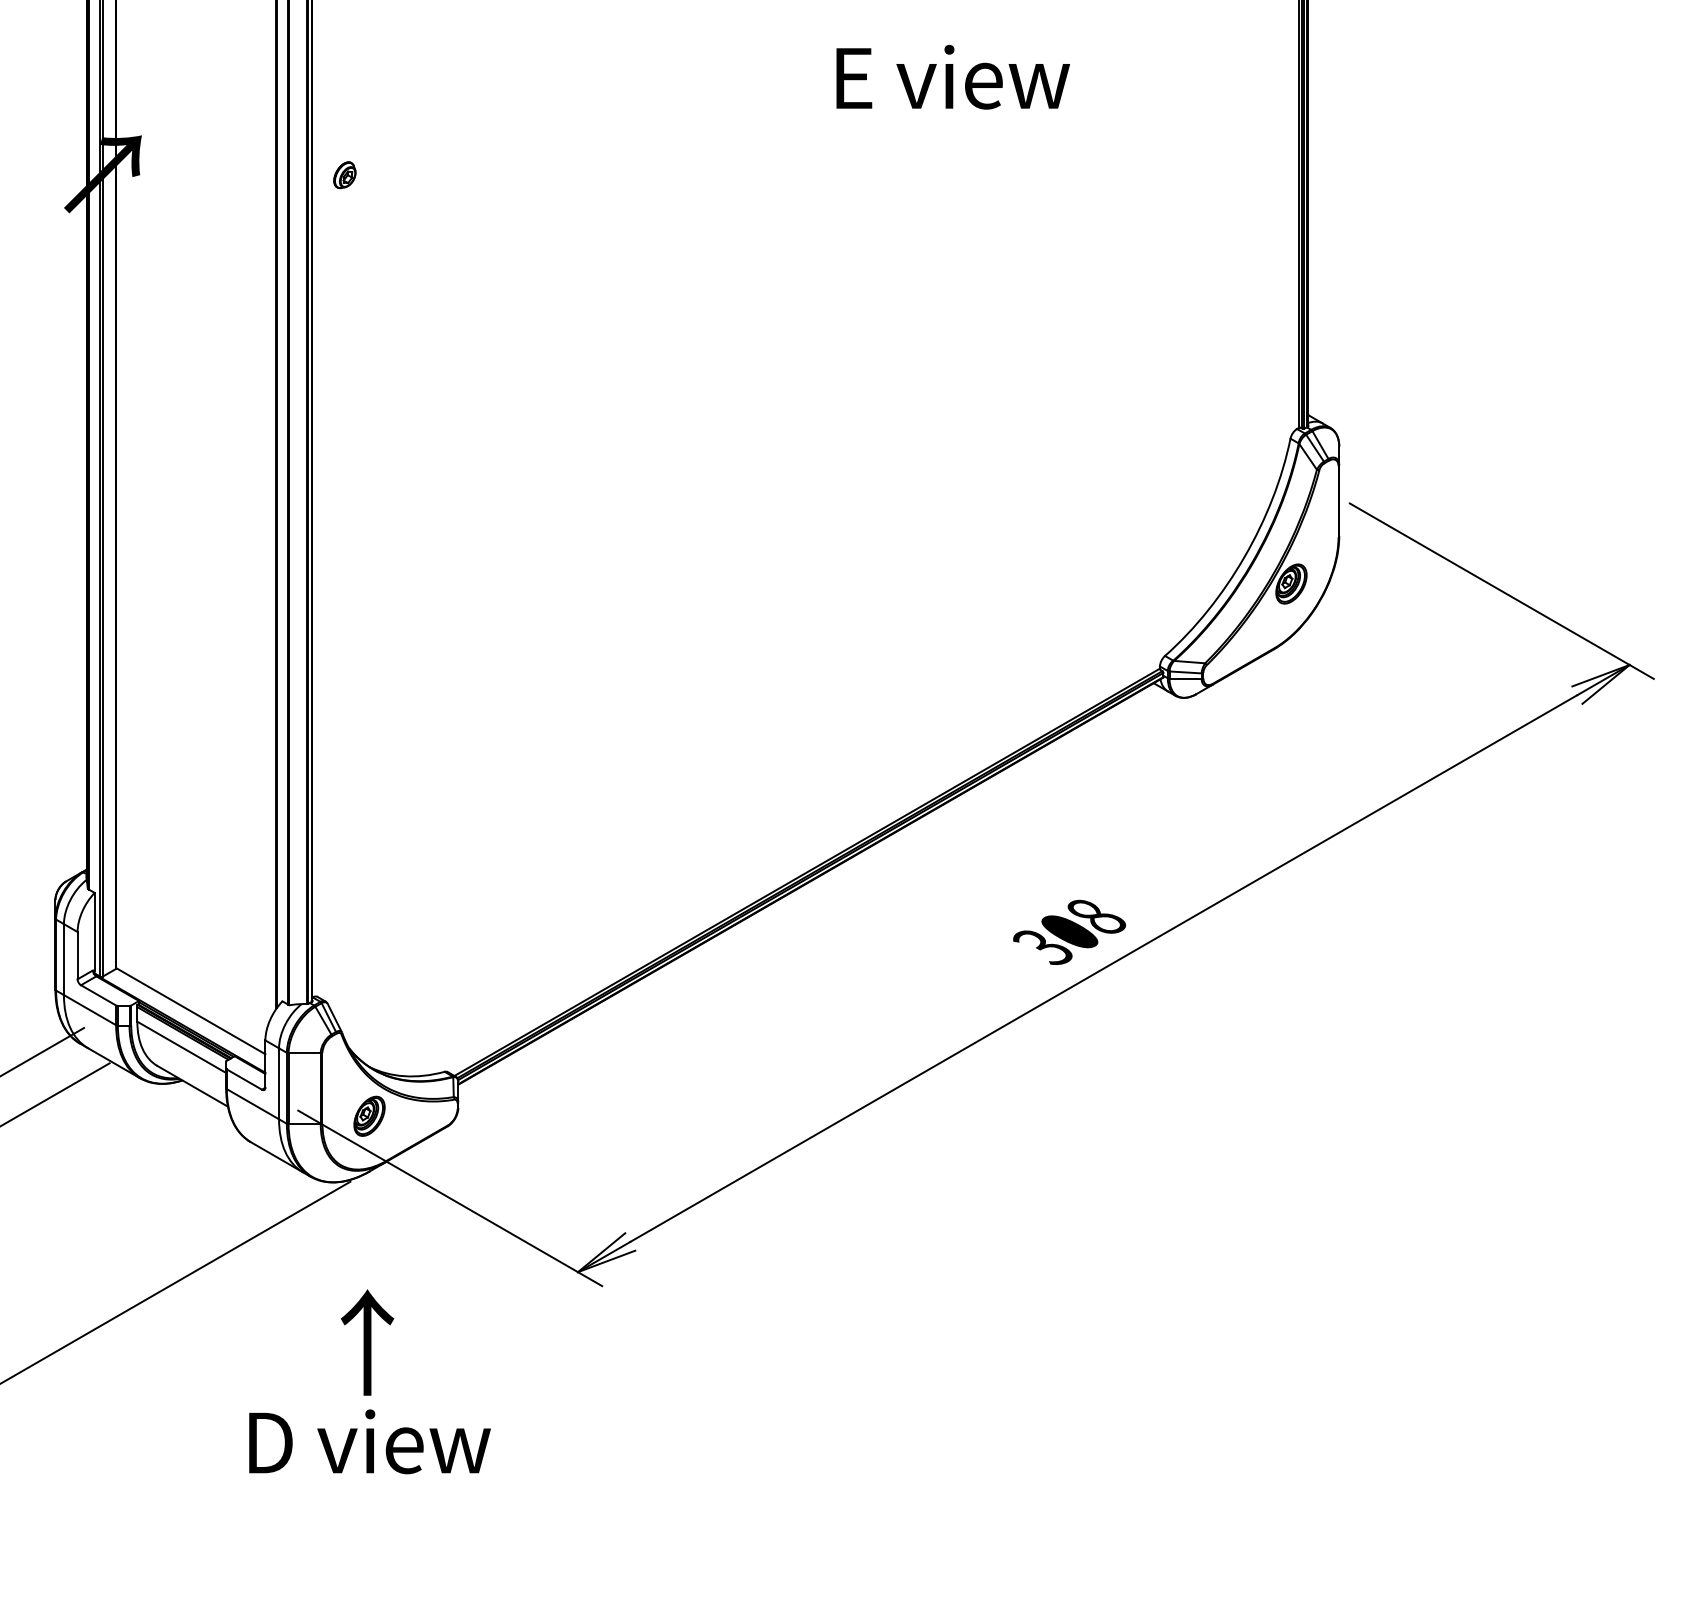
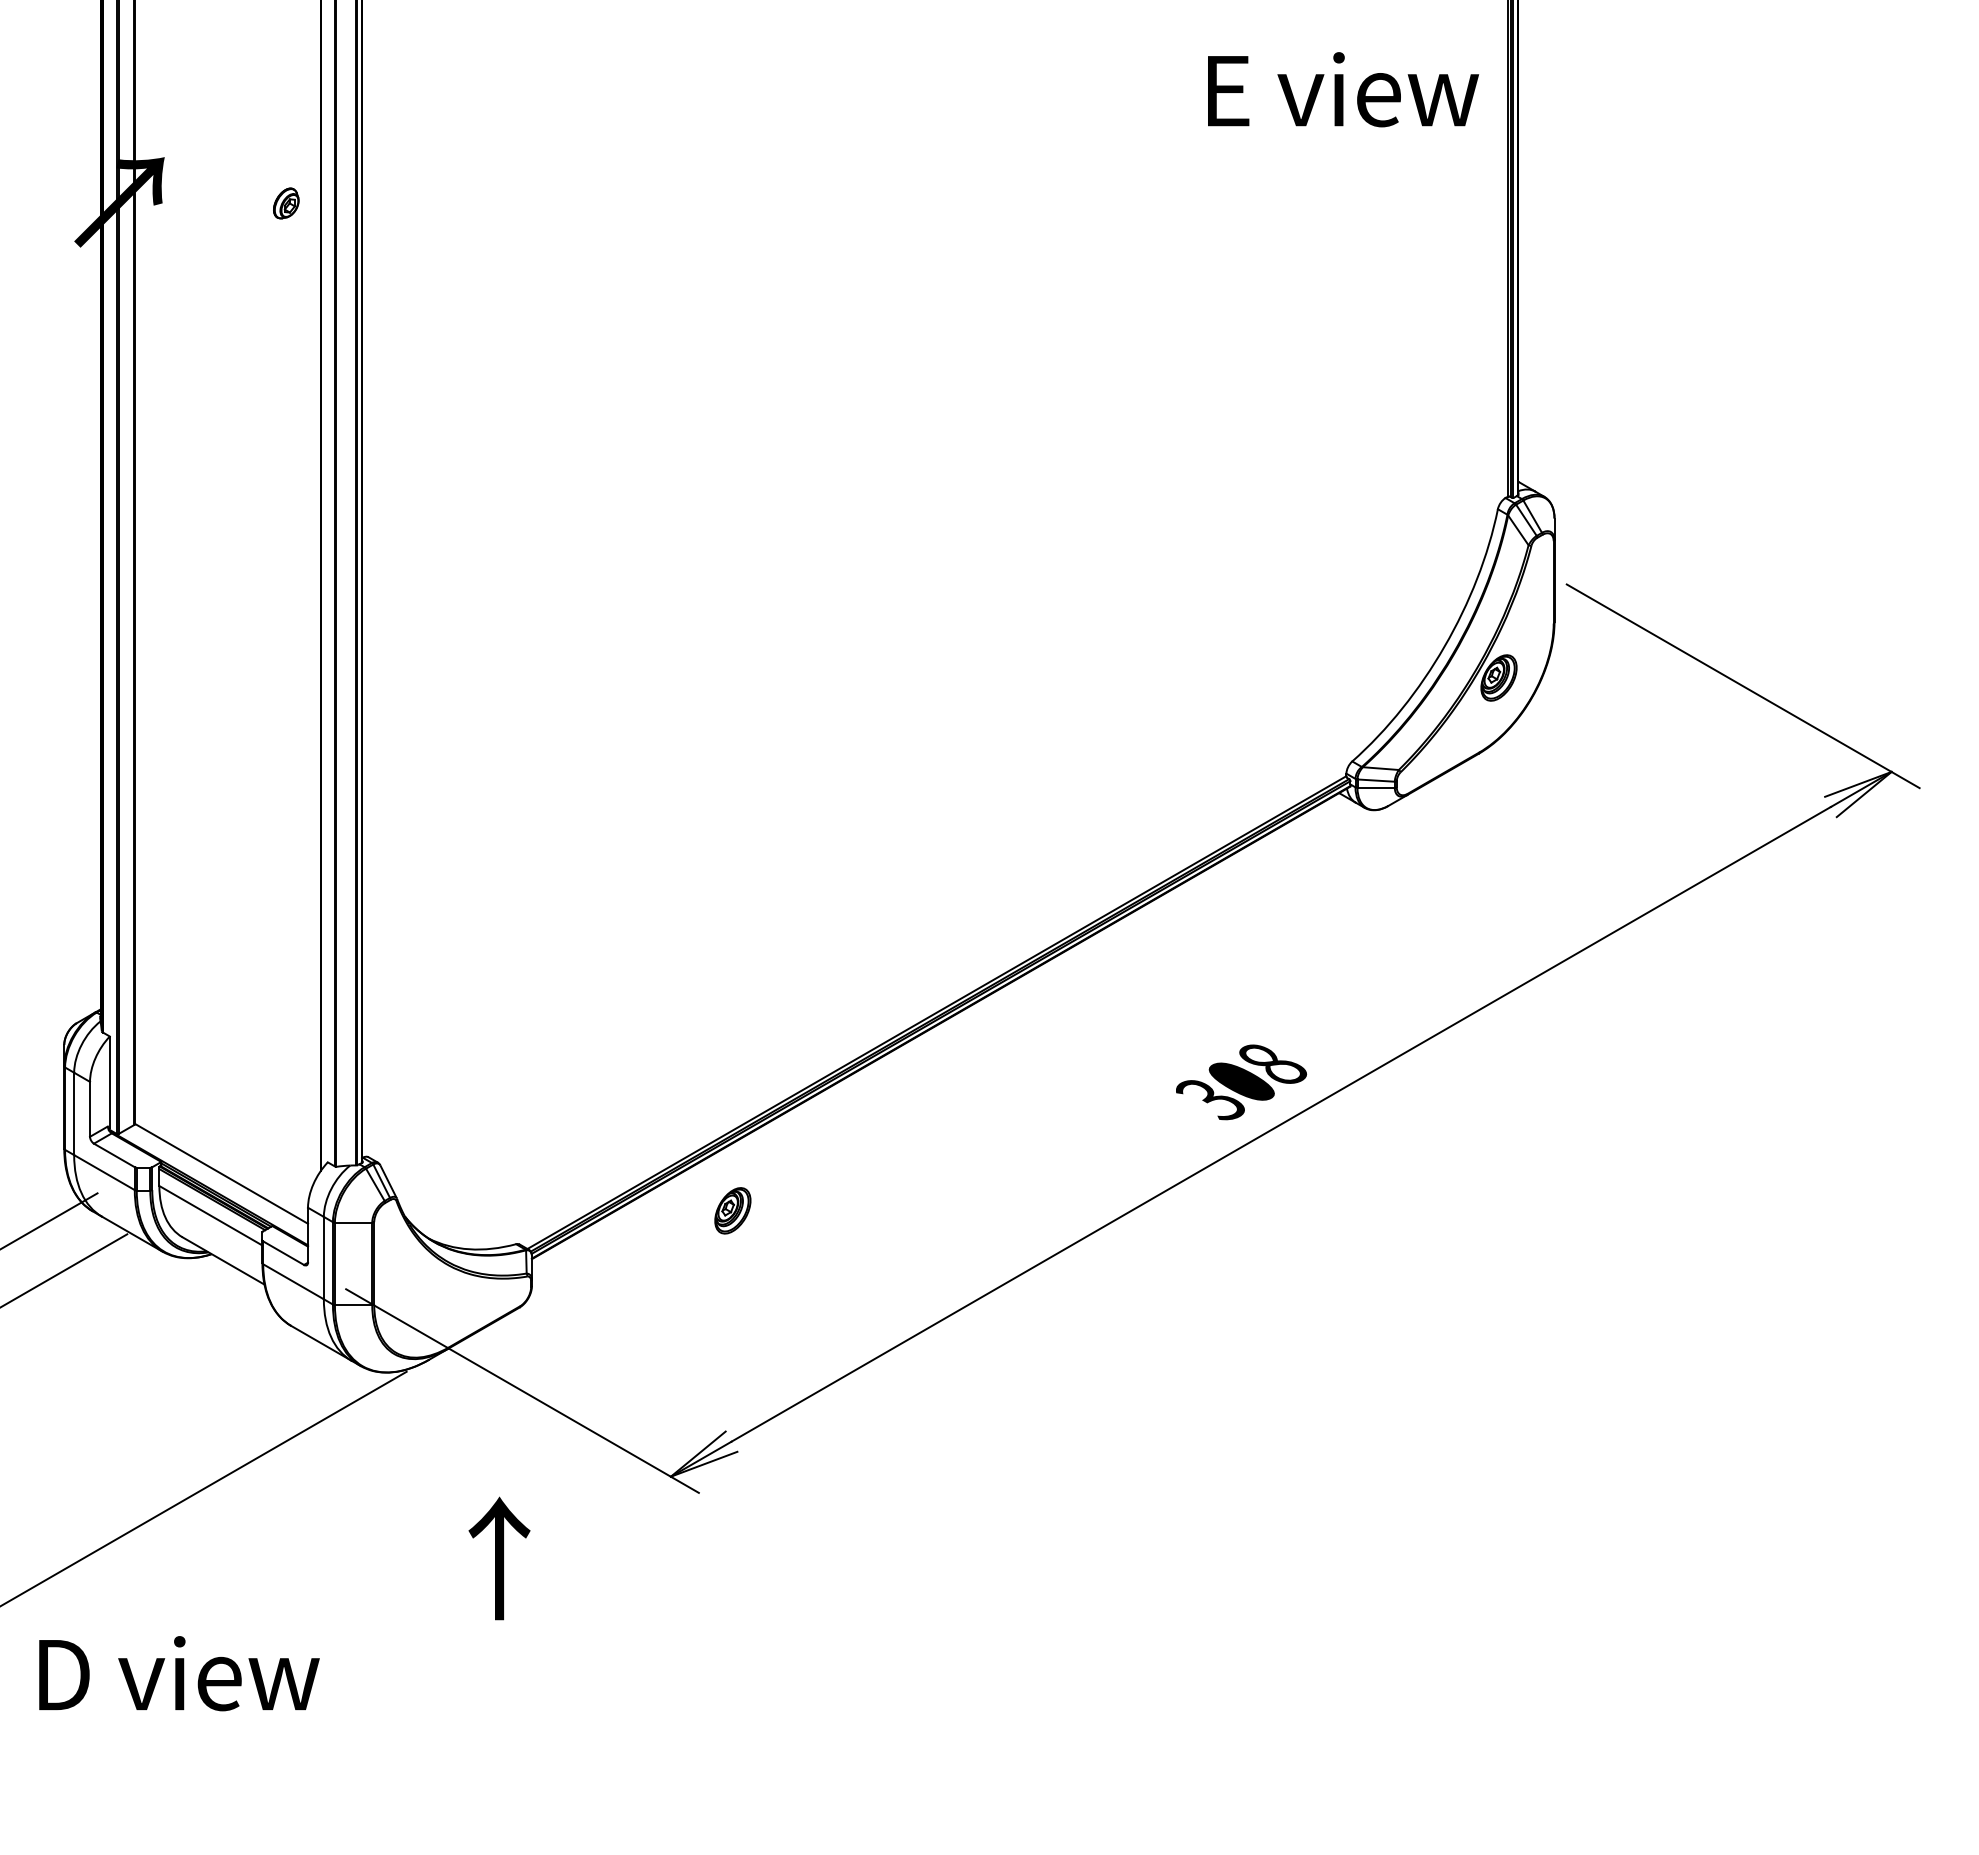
text: (953, 77) -> (1343, 89), moved
part: (345, 175) -> (286, 203), moved
part: (369, 1116) -> (732, 1210), moved
text: (367, 1342) -> (499, 1558), moved
text: (370, 1441) -> (179, 1673), moved

